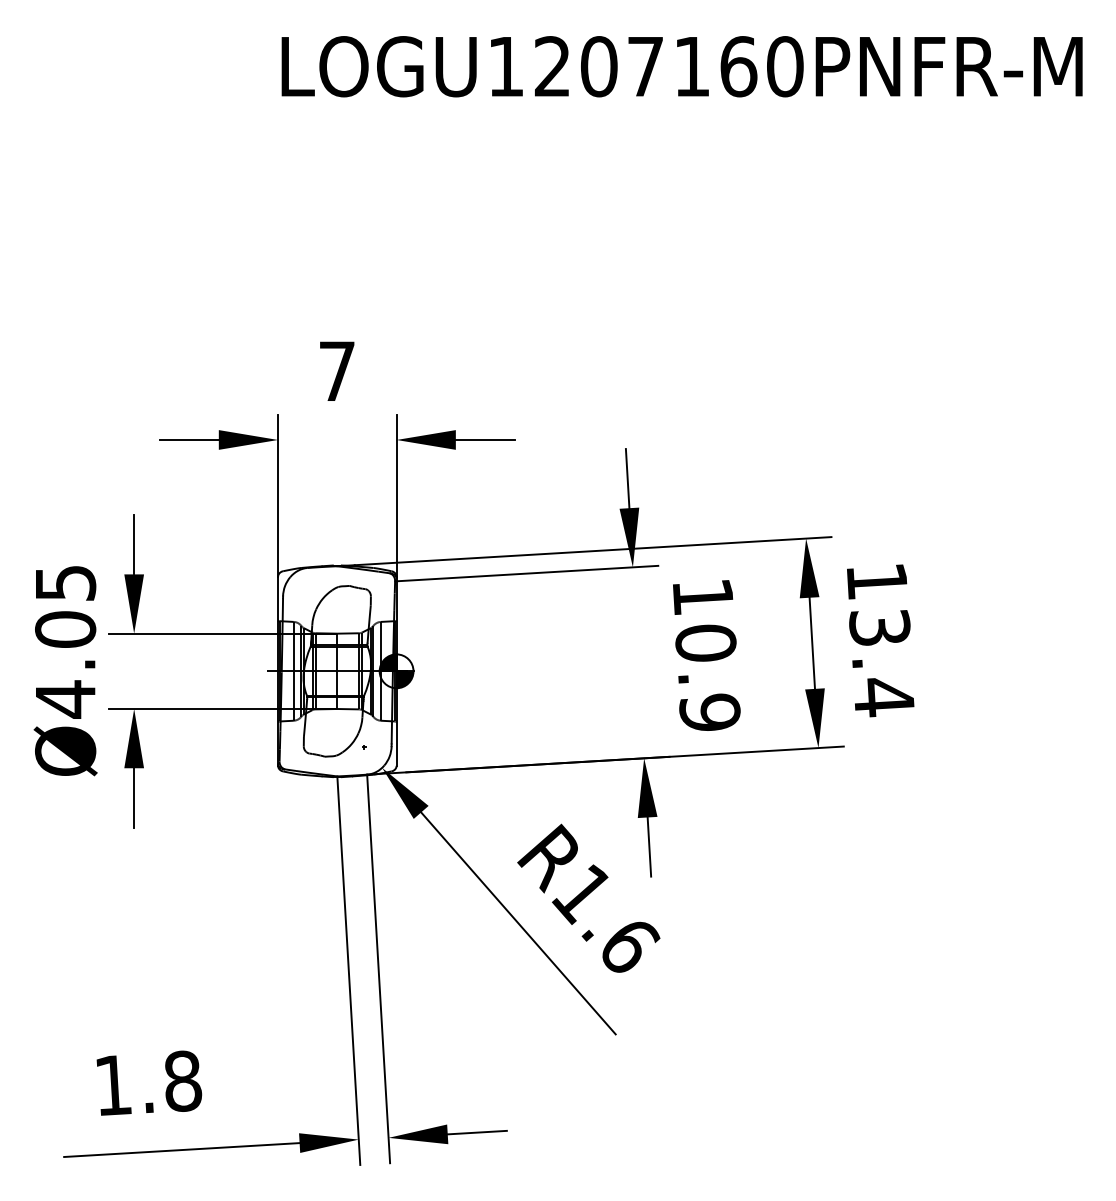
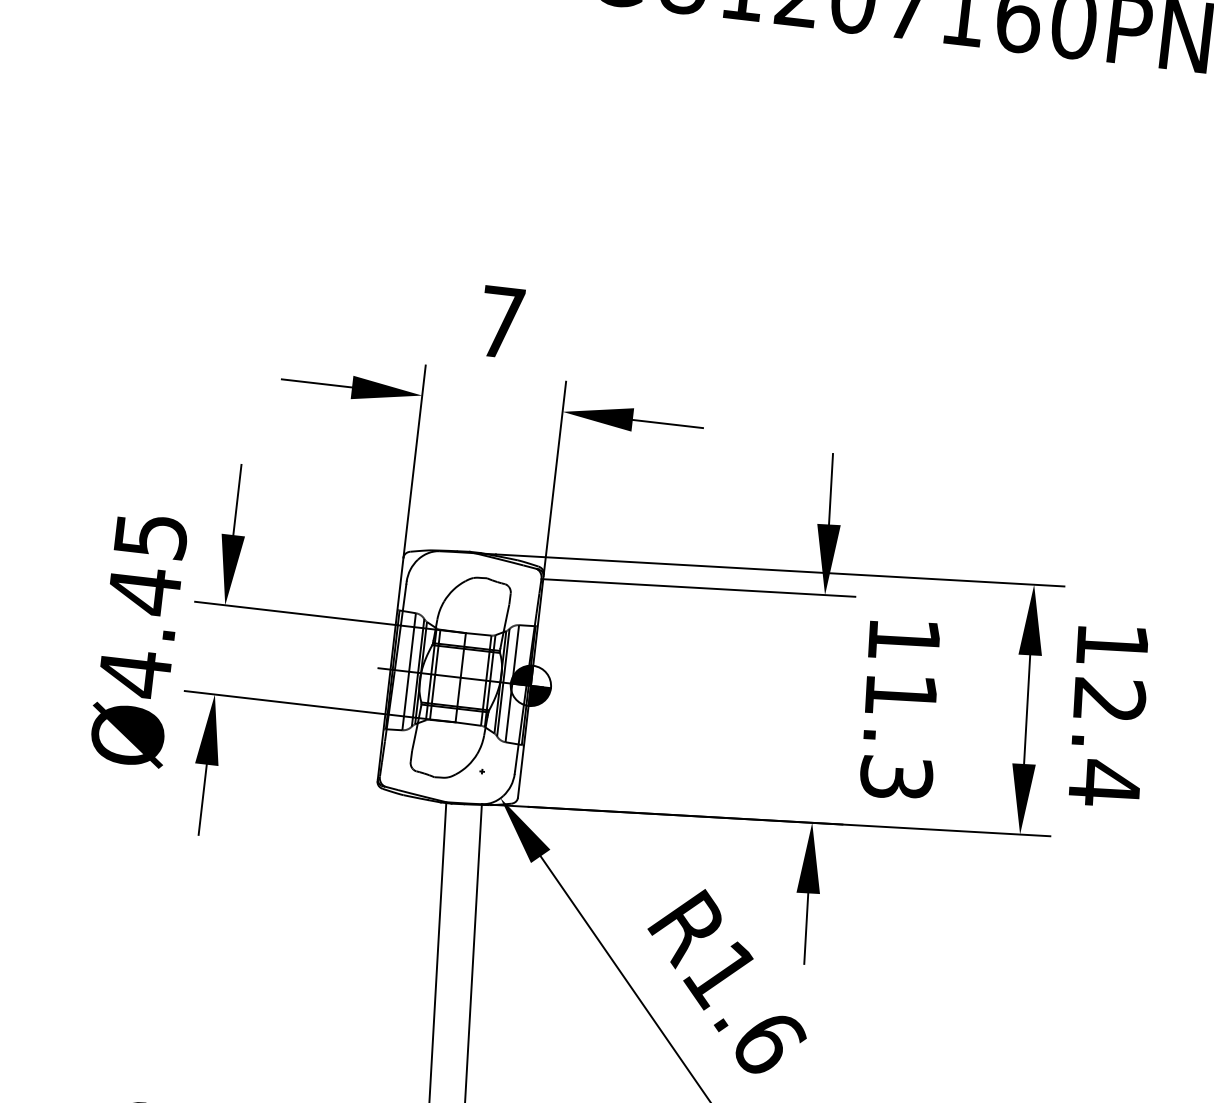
text: (879, 626) -> (1109, 698), 13.4 -> 12.4
text: (65, 629) -> (144, 590), Ø4.05 -> Ø4.45
text: (707, 677) -> (898, 735), 10.9 -> 11.3

